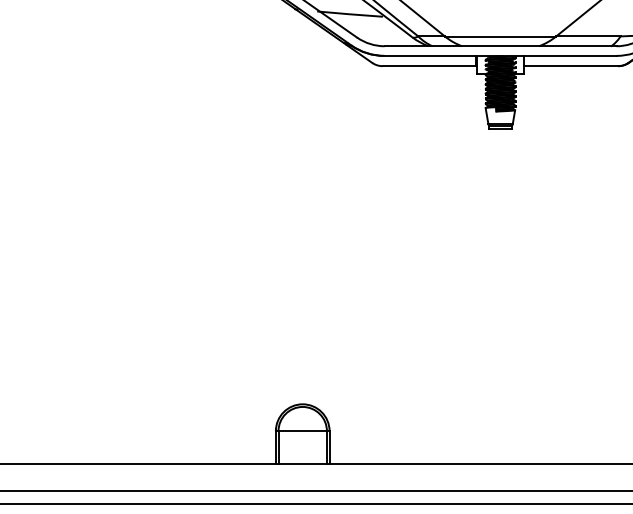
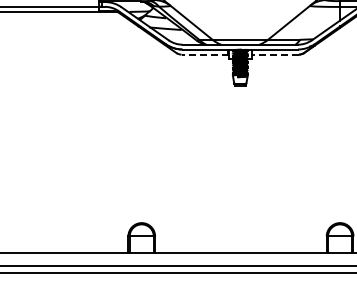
line: (430, 65) -> (205, 54), solid -> dashed
line: (571, 65) -> (275, 54), solid -> dashed

